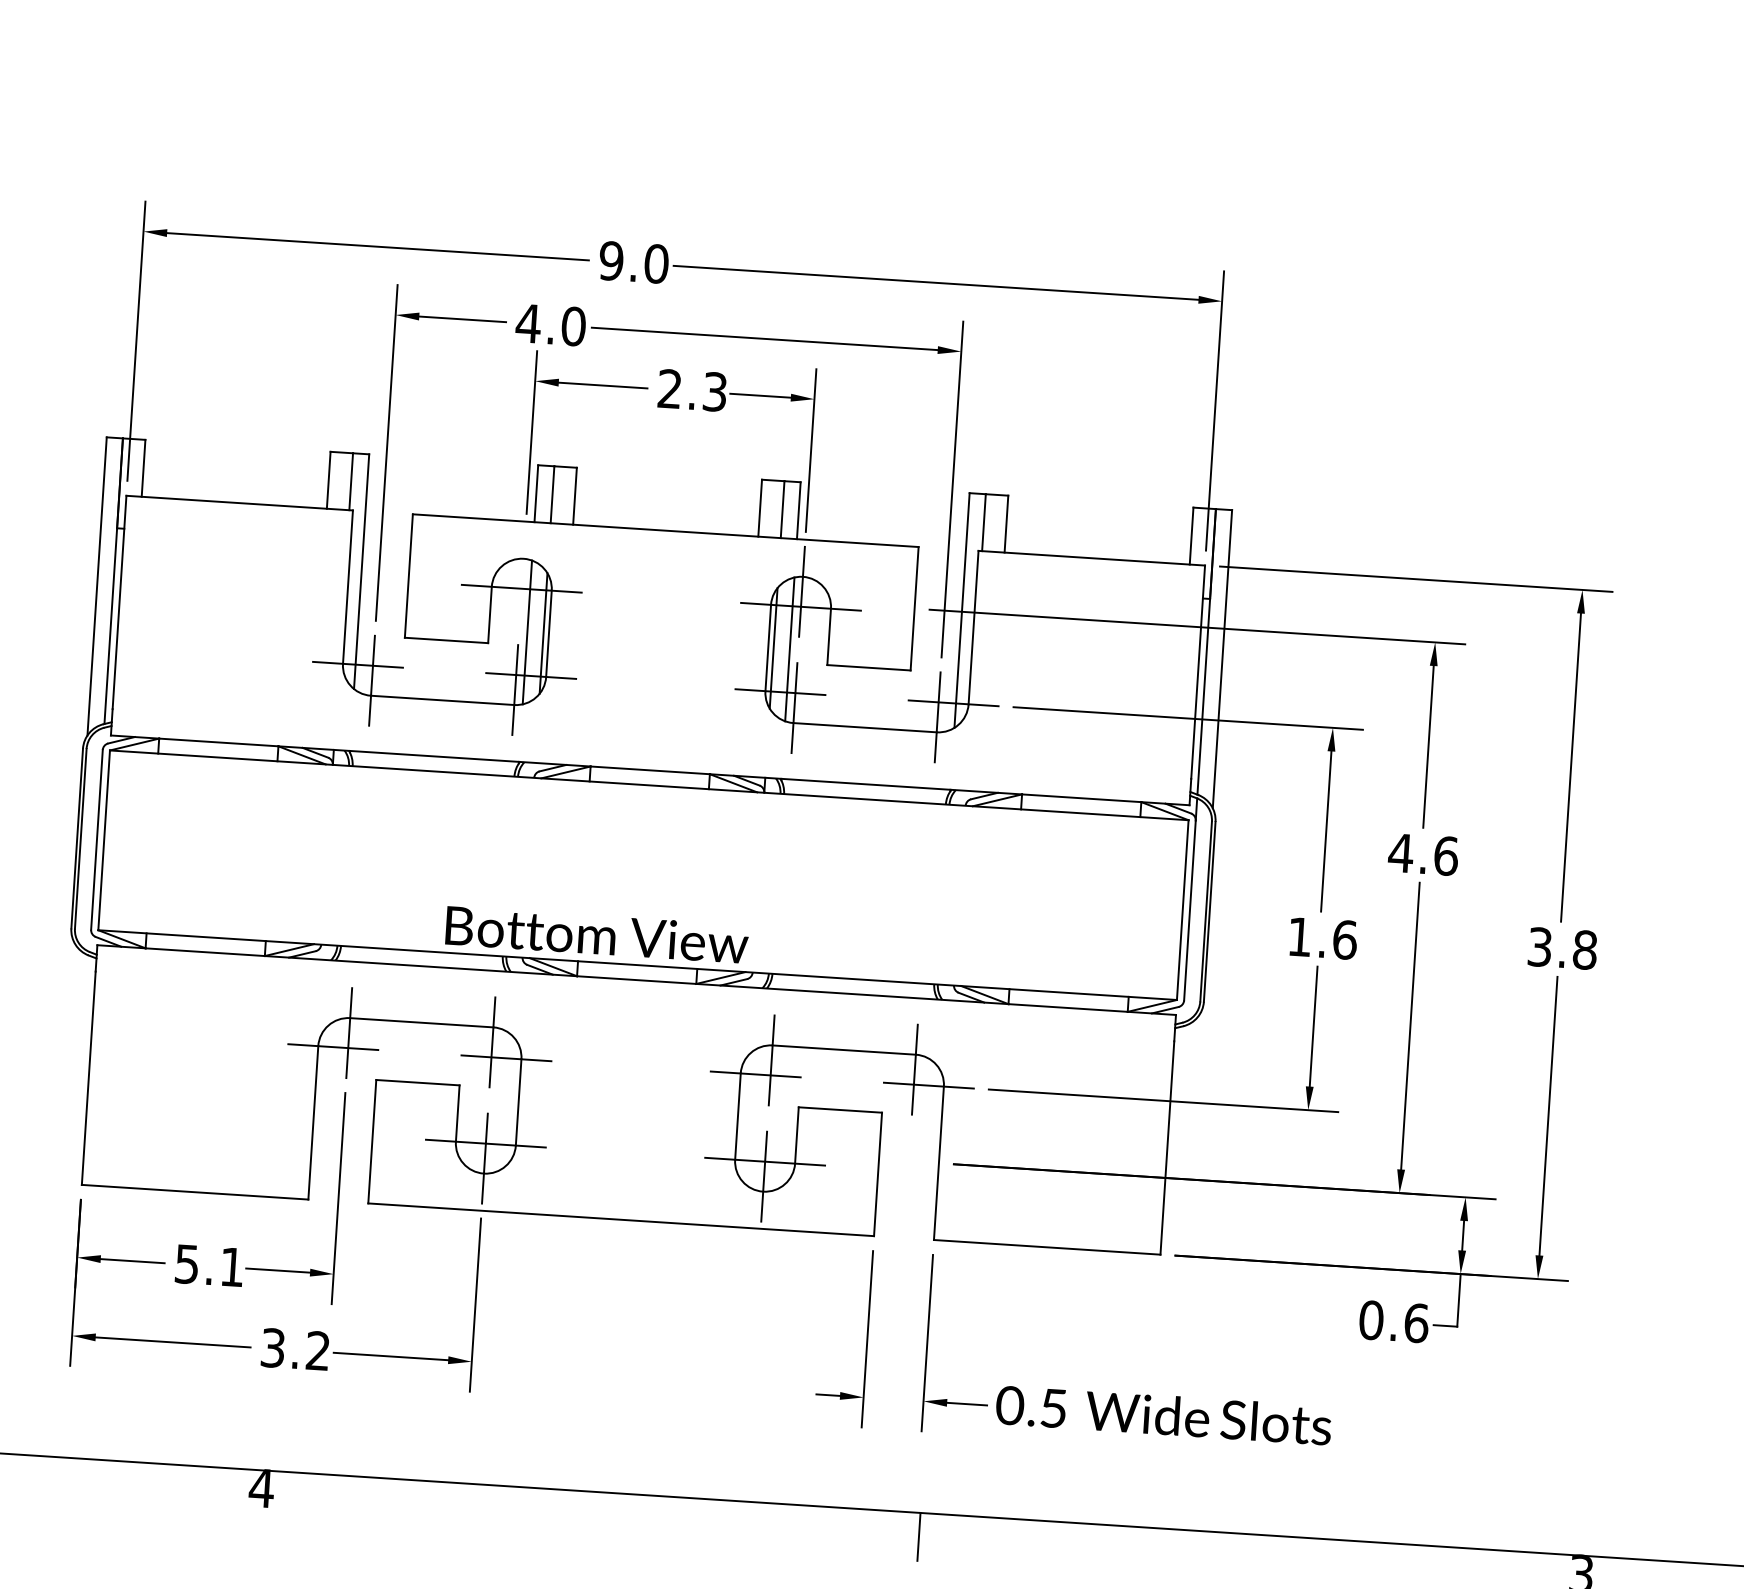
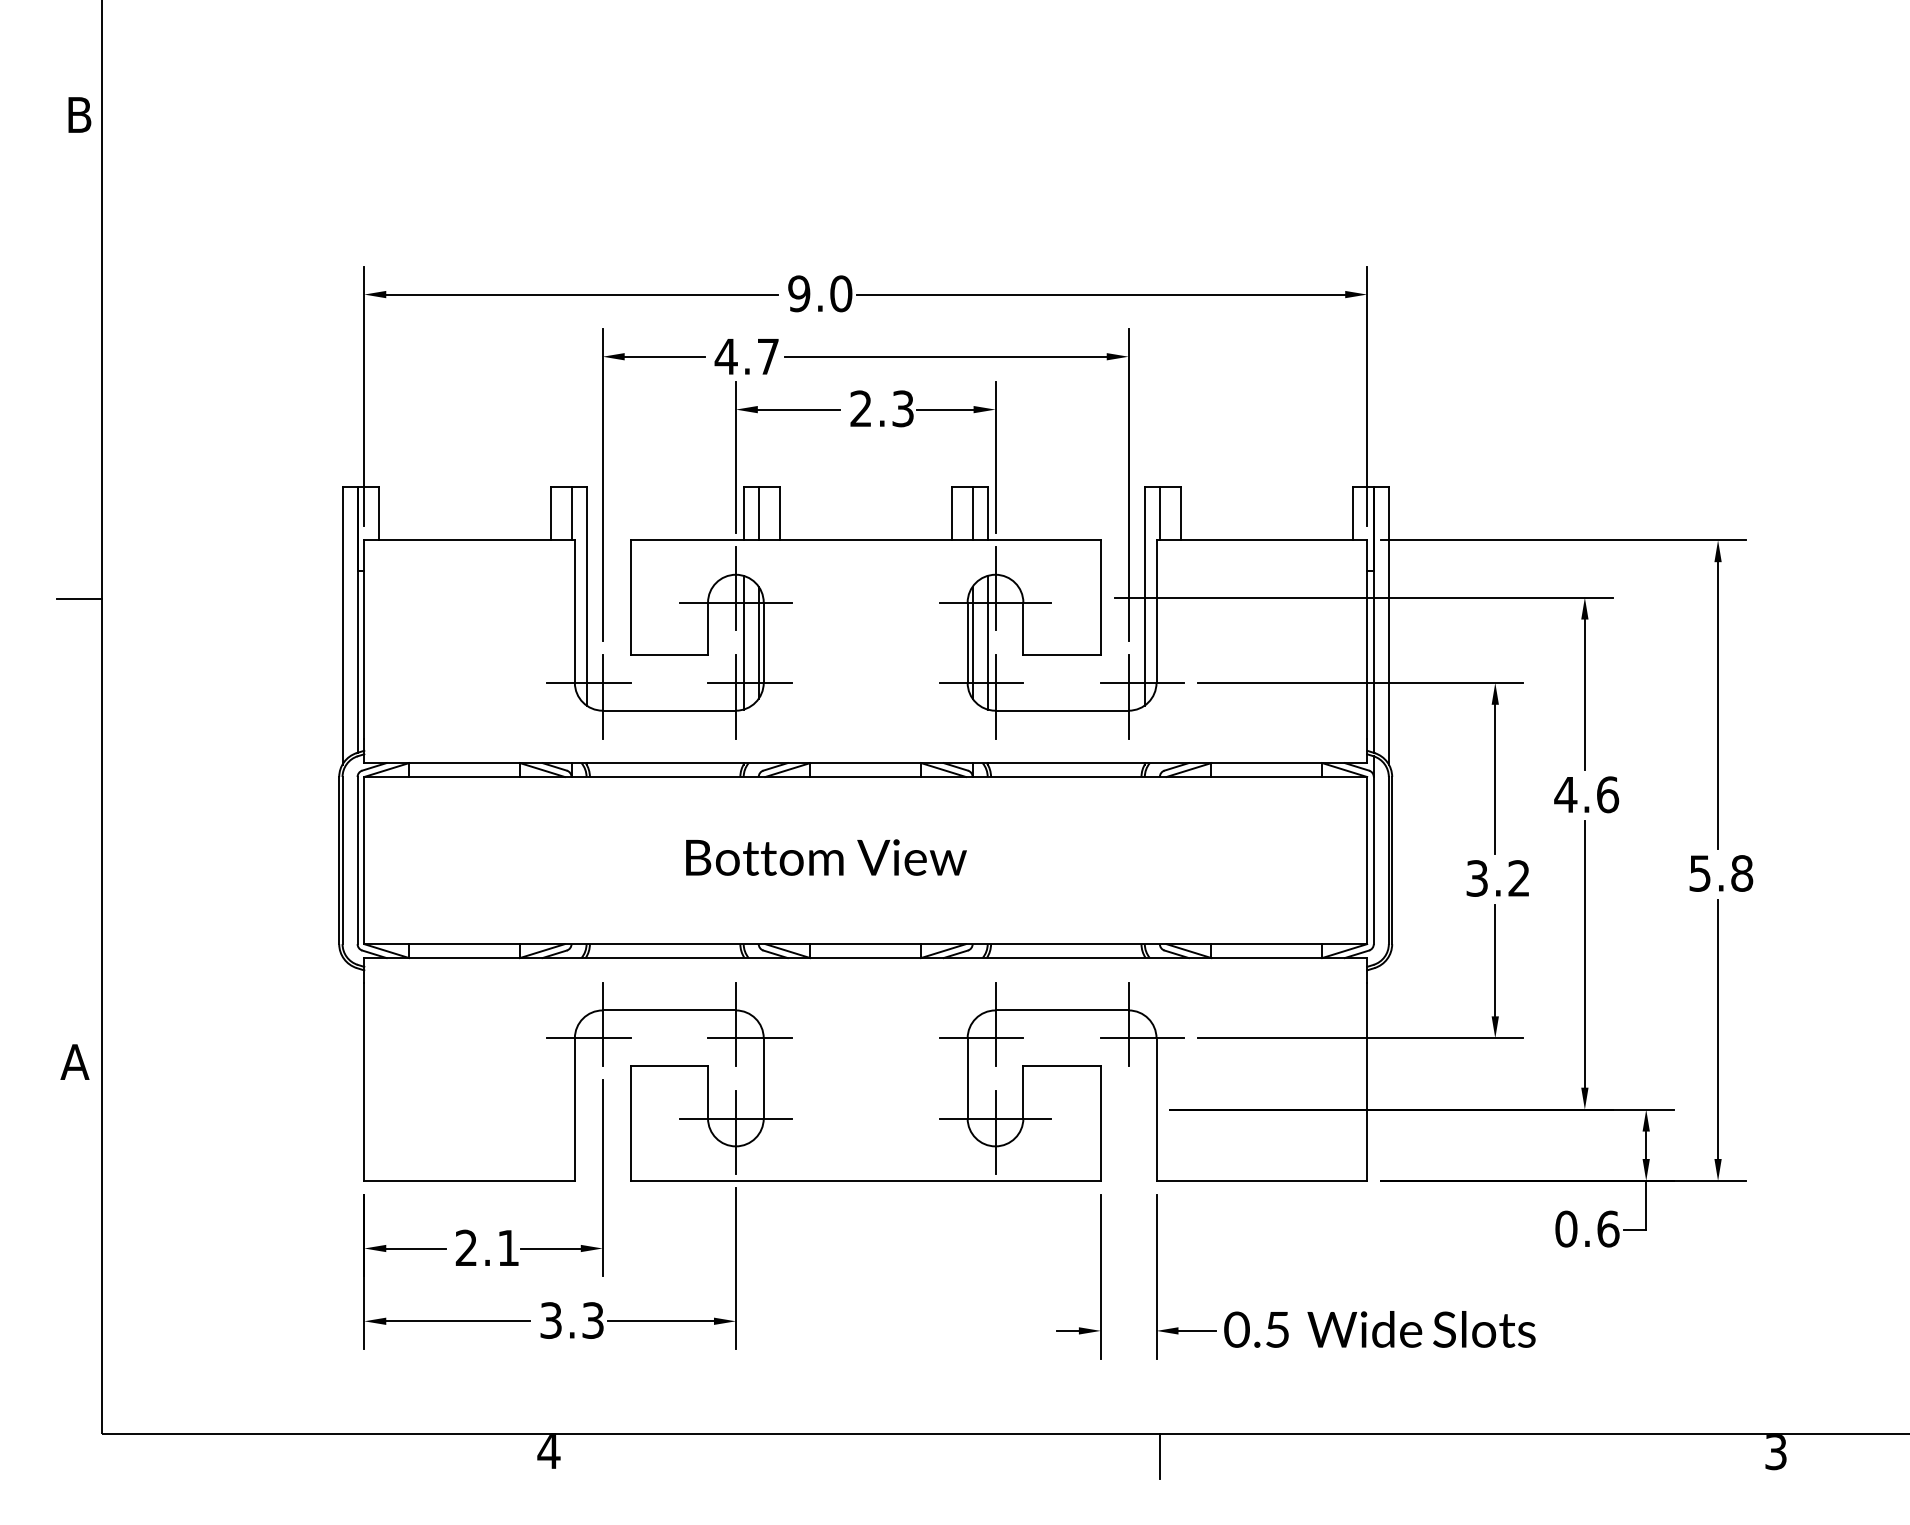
text: (573, 326) -> (768, 356), 4.0 -> 4.7
line: (522, 573) -> (735, 588), added
text: (597, 934) -> (826, 857), moved
text: (1322, 938) -> (1498, 878), 1.6 -> 3.2
text: (1540, 947) -> (1700, 873), 3.8 -> 5.8
text: (186, 1263) -> (465, 1247), 5.1 -> 2.1
text: (317, 1350) -> (592, 1320), 3.2 -> 3.3

